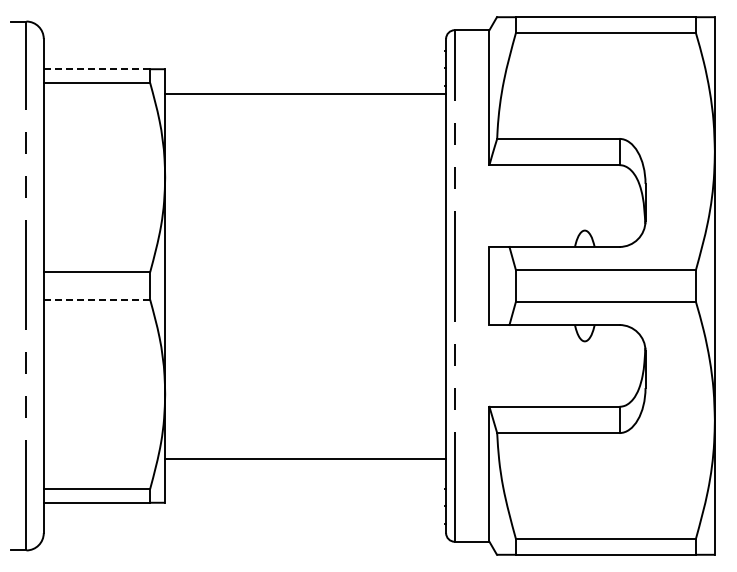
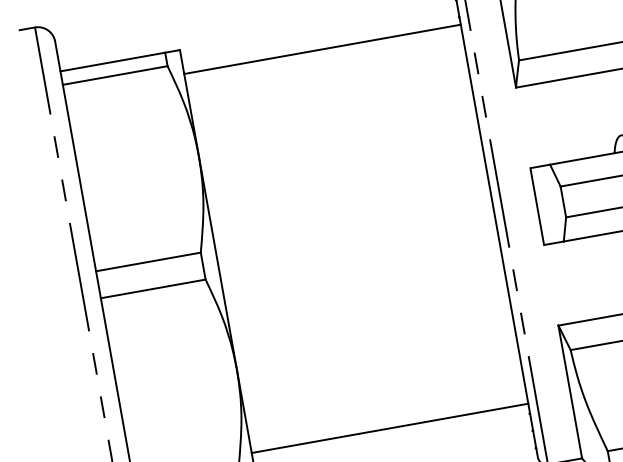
line: (97, 69) -> (113, 62), dashed -> solid
line: (96, 299) -> (152, 288), dashed -> solid
line: (305, 459) -> (389, 428), moved

